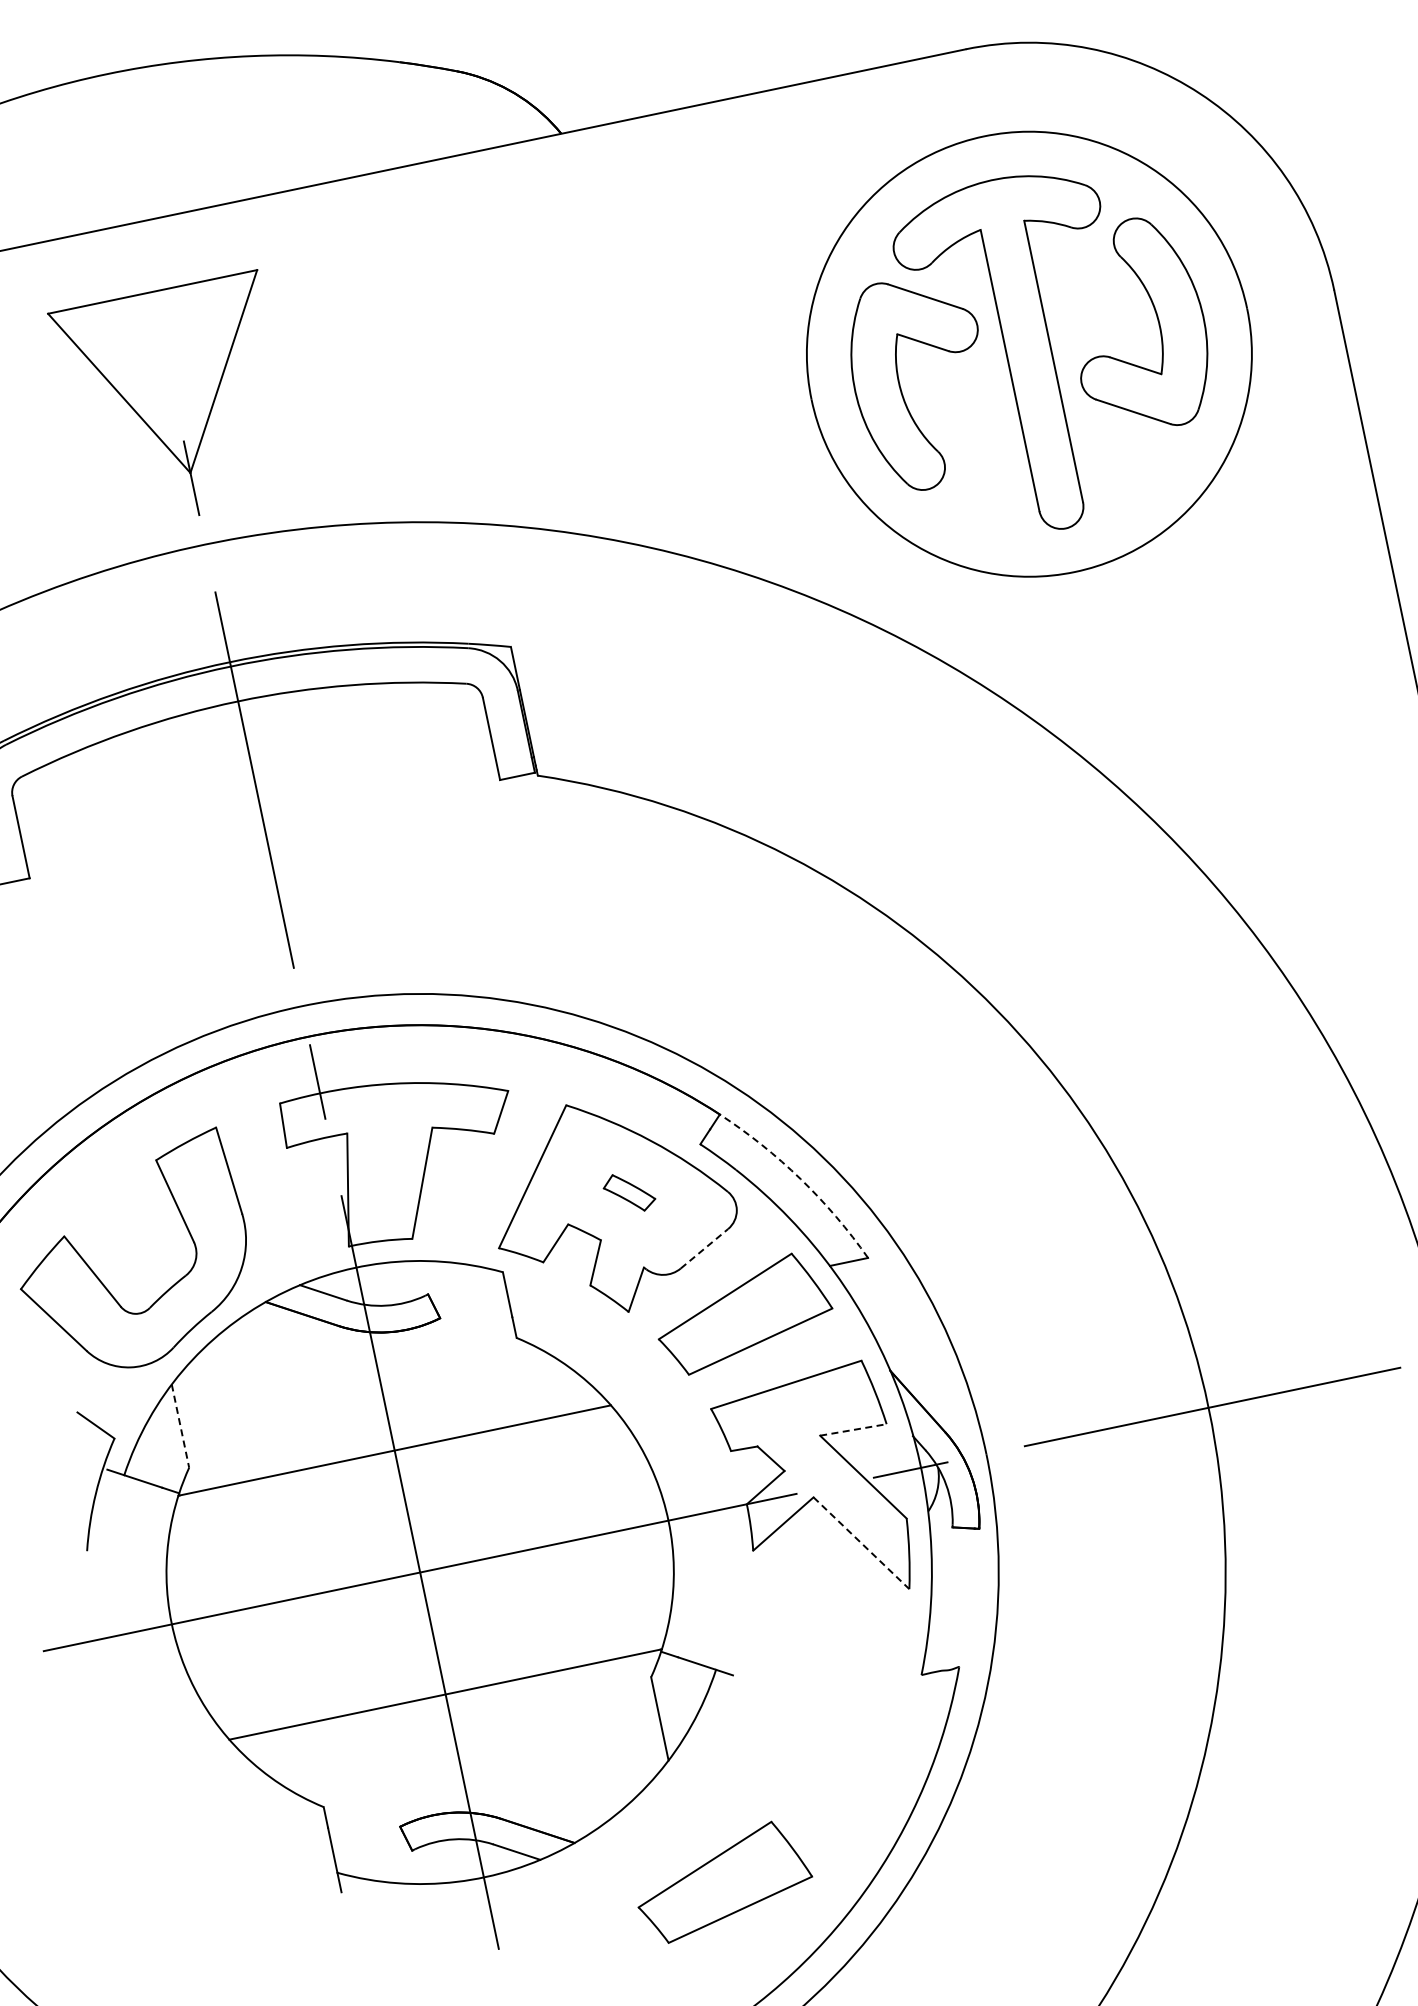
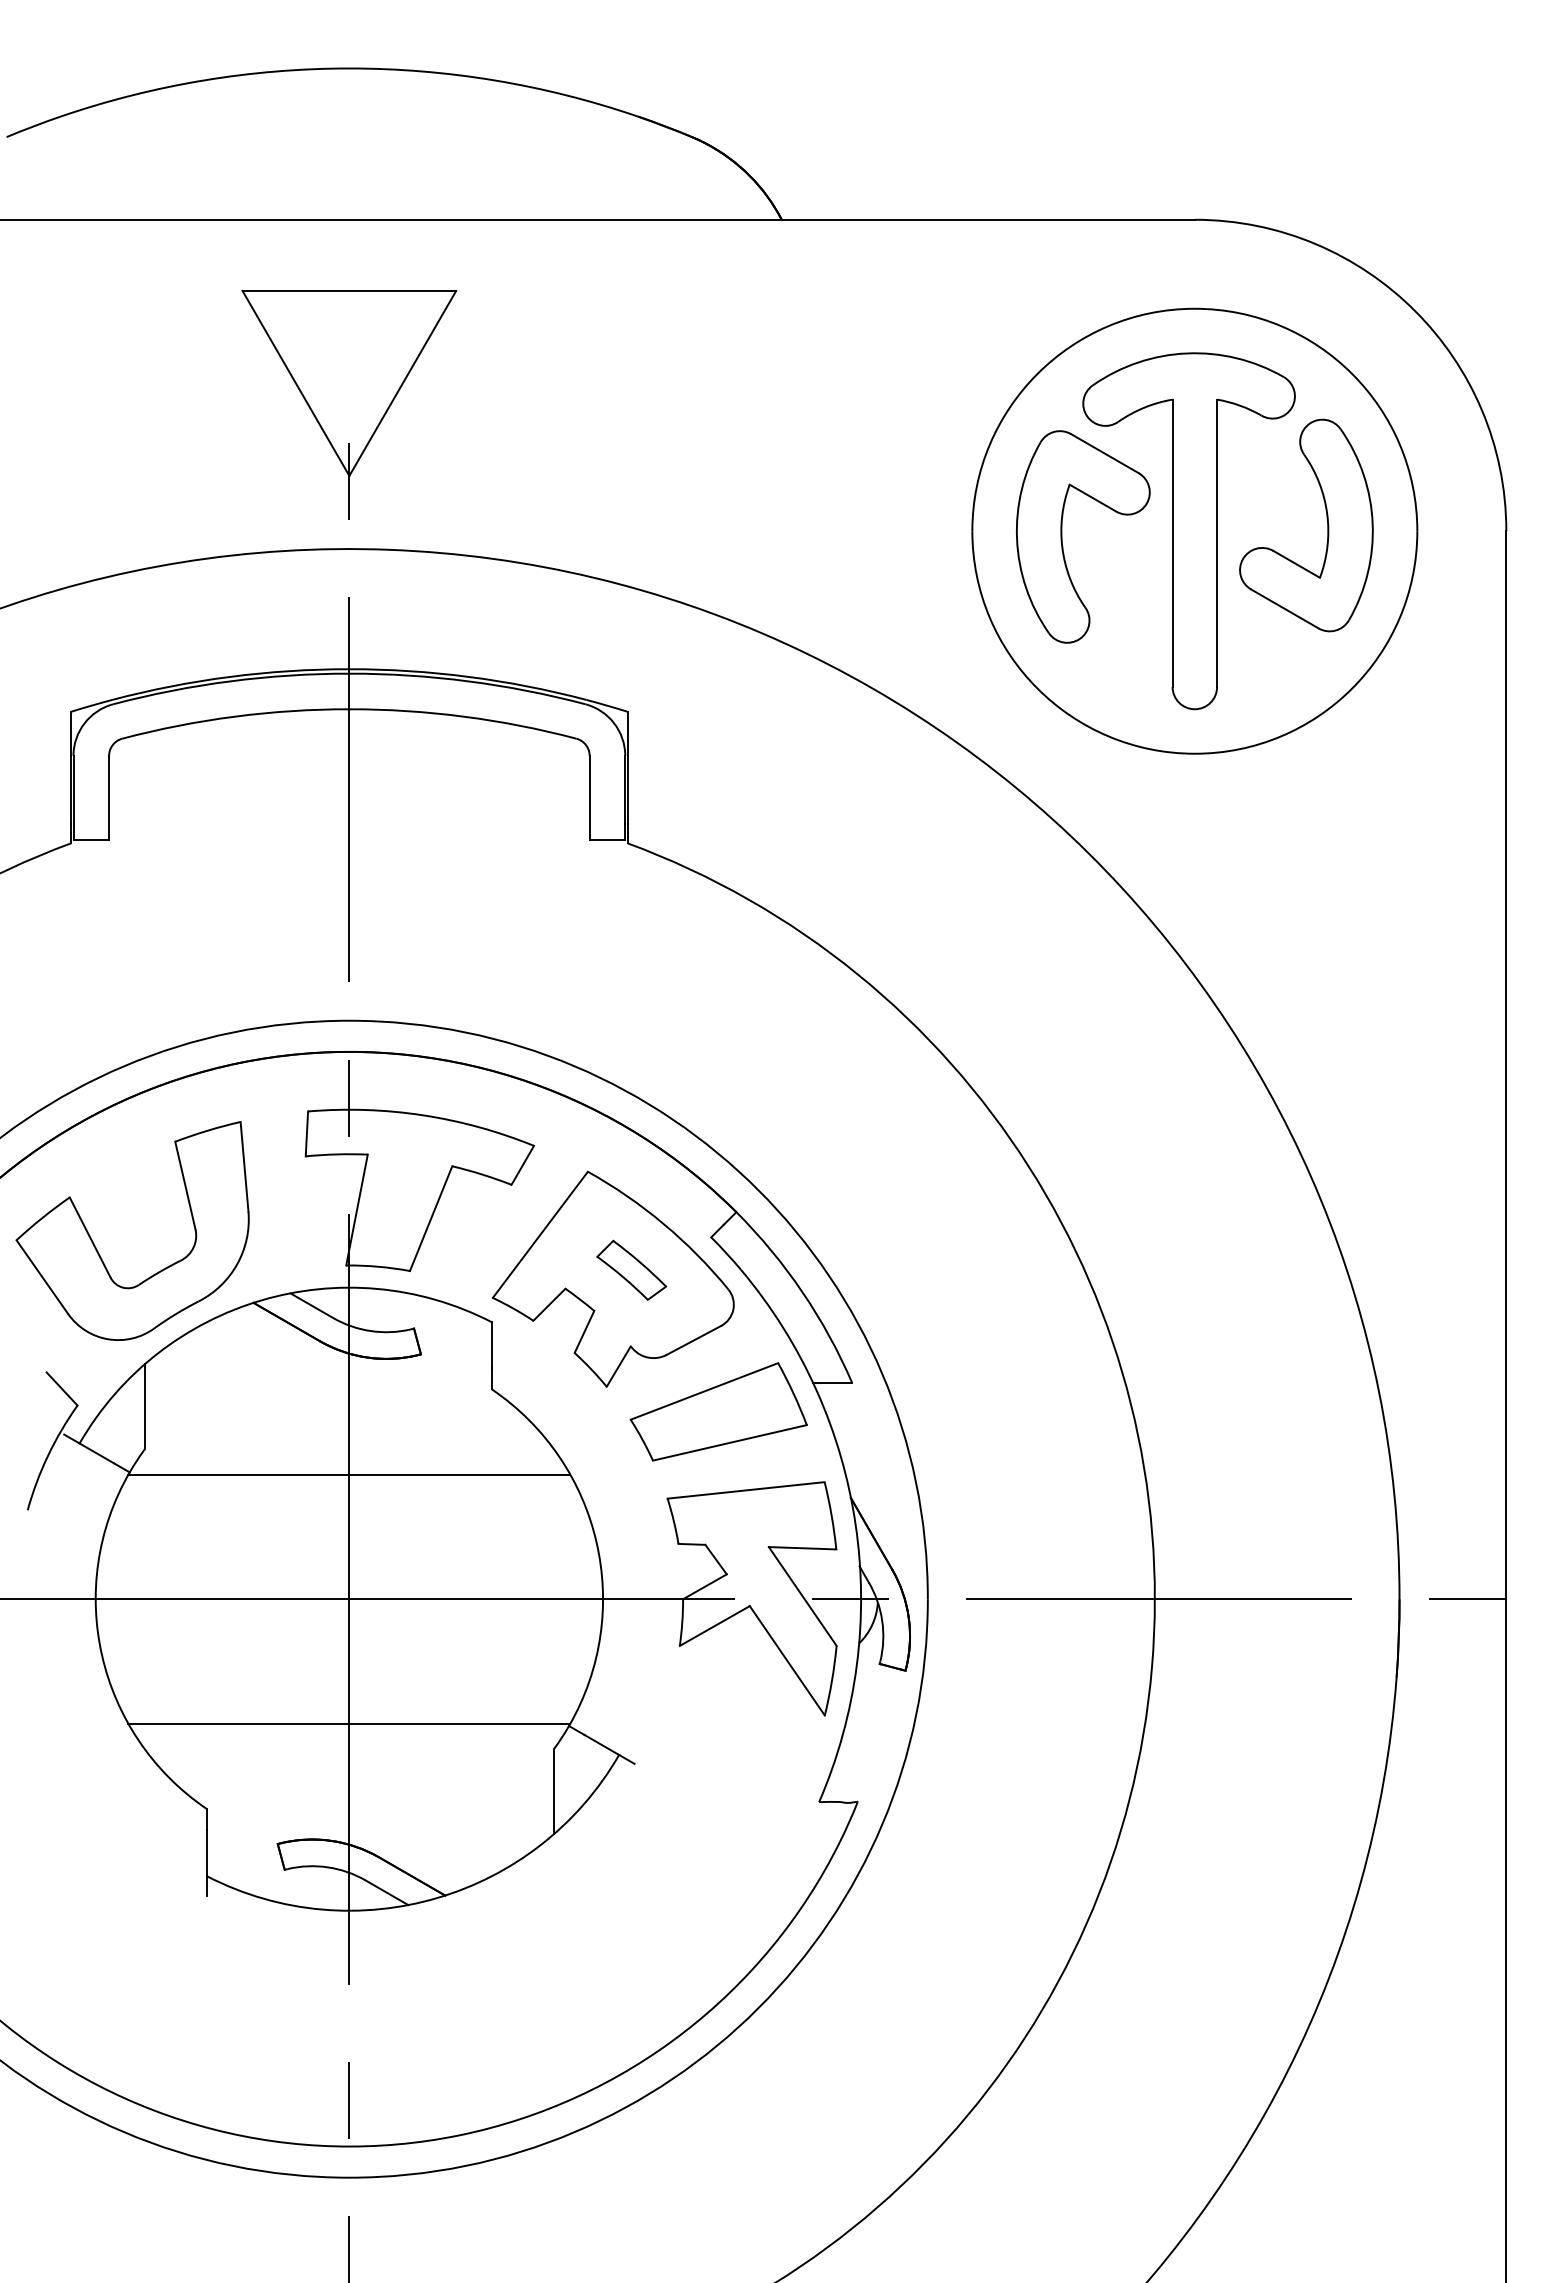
arc: (801, 1179) -> (802, 1292), dashed -> solid
part: (628, 1192) -> (631, 1269), size x1.43
line: (704, 1248) -> (693, 1340), dashed -> solid
line: (180, 1425) -> (144, 1406), dashed -> solid
line: (853, 1430) -> (802, 1548), dashed -> solid
line: (861, 1543) -> (787, 1661), dashed -> solid
part: (722, 1881) -> (582, 1963), removed

